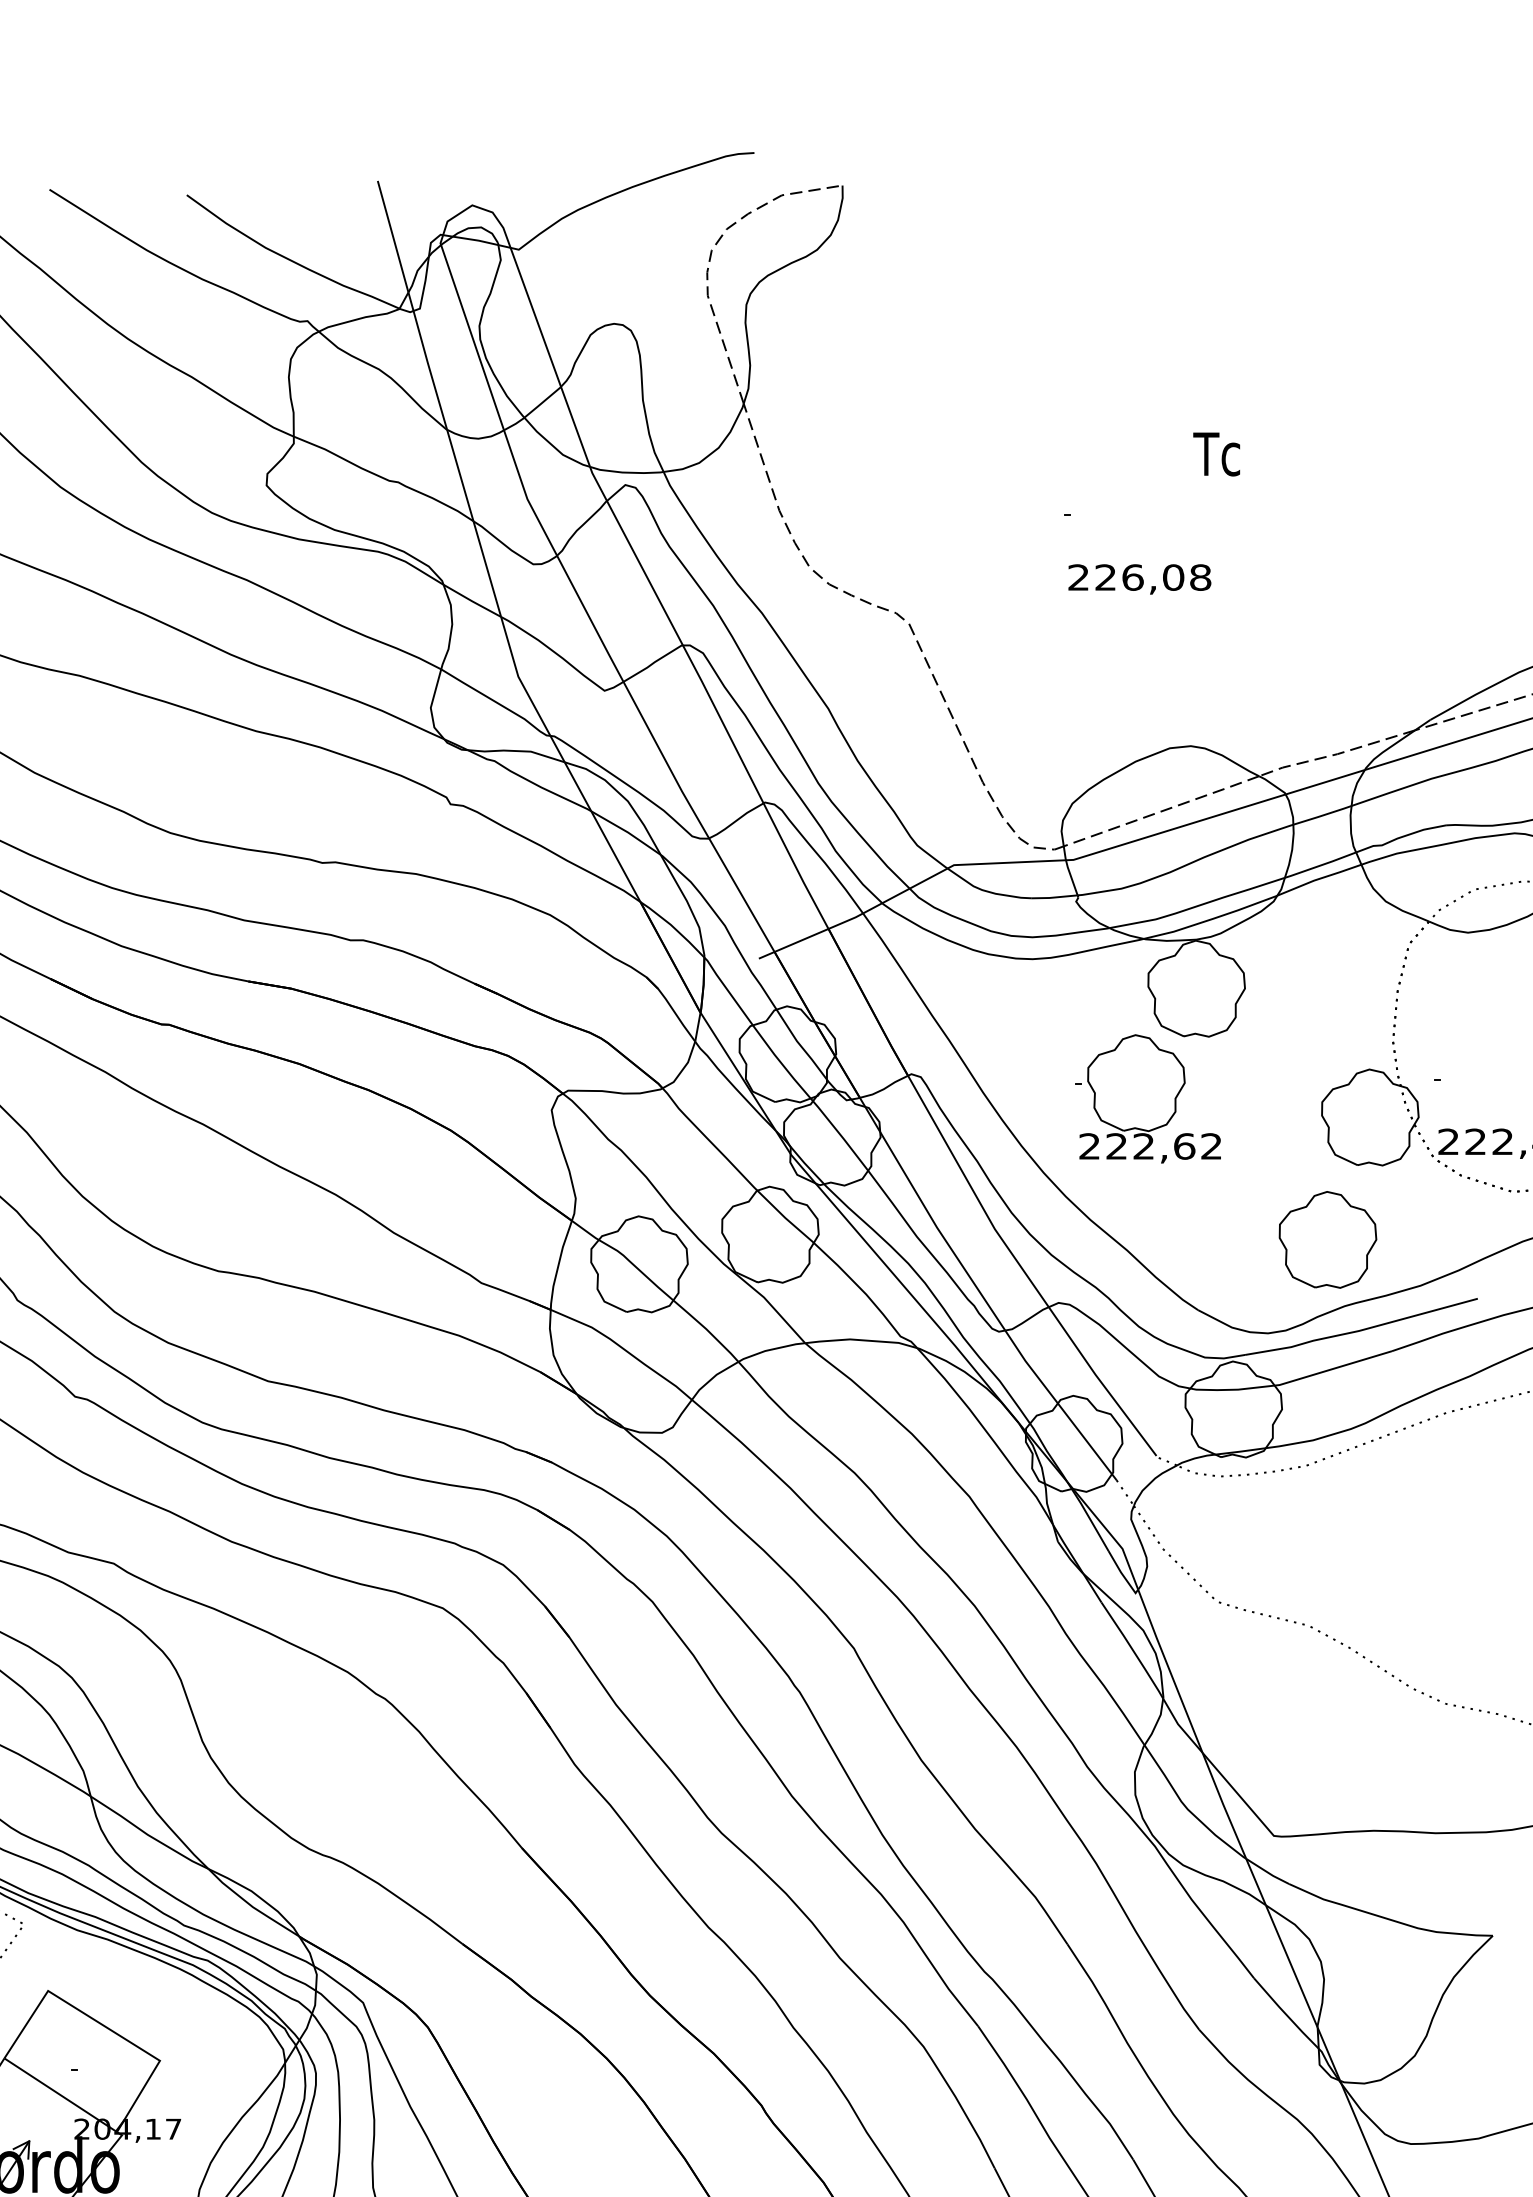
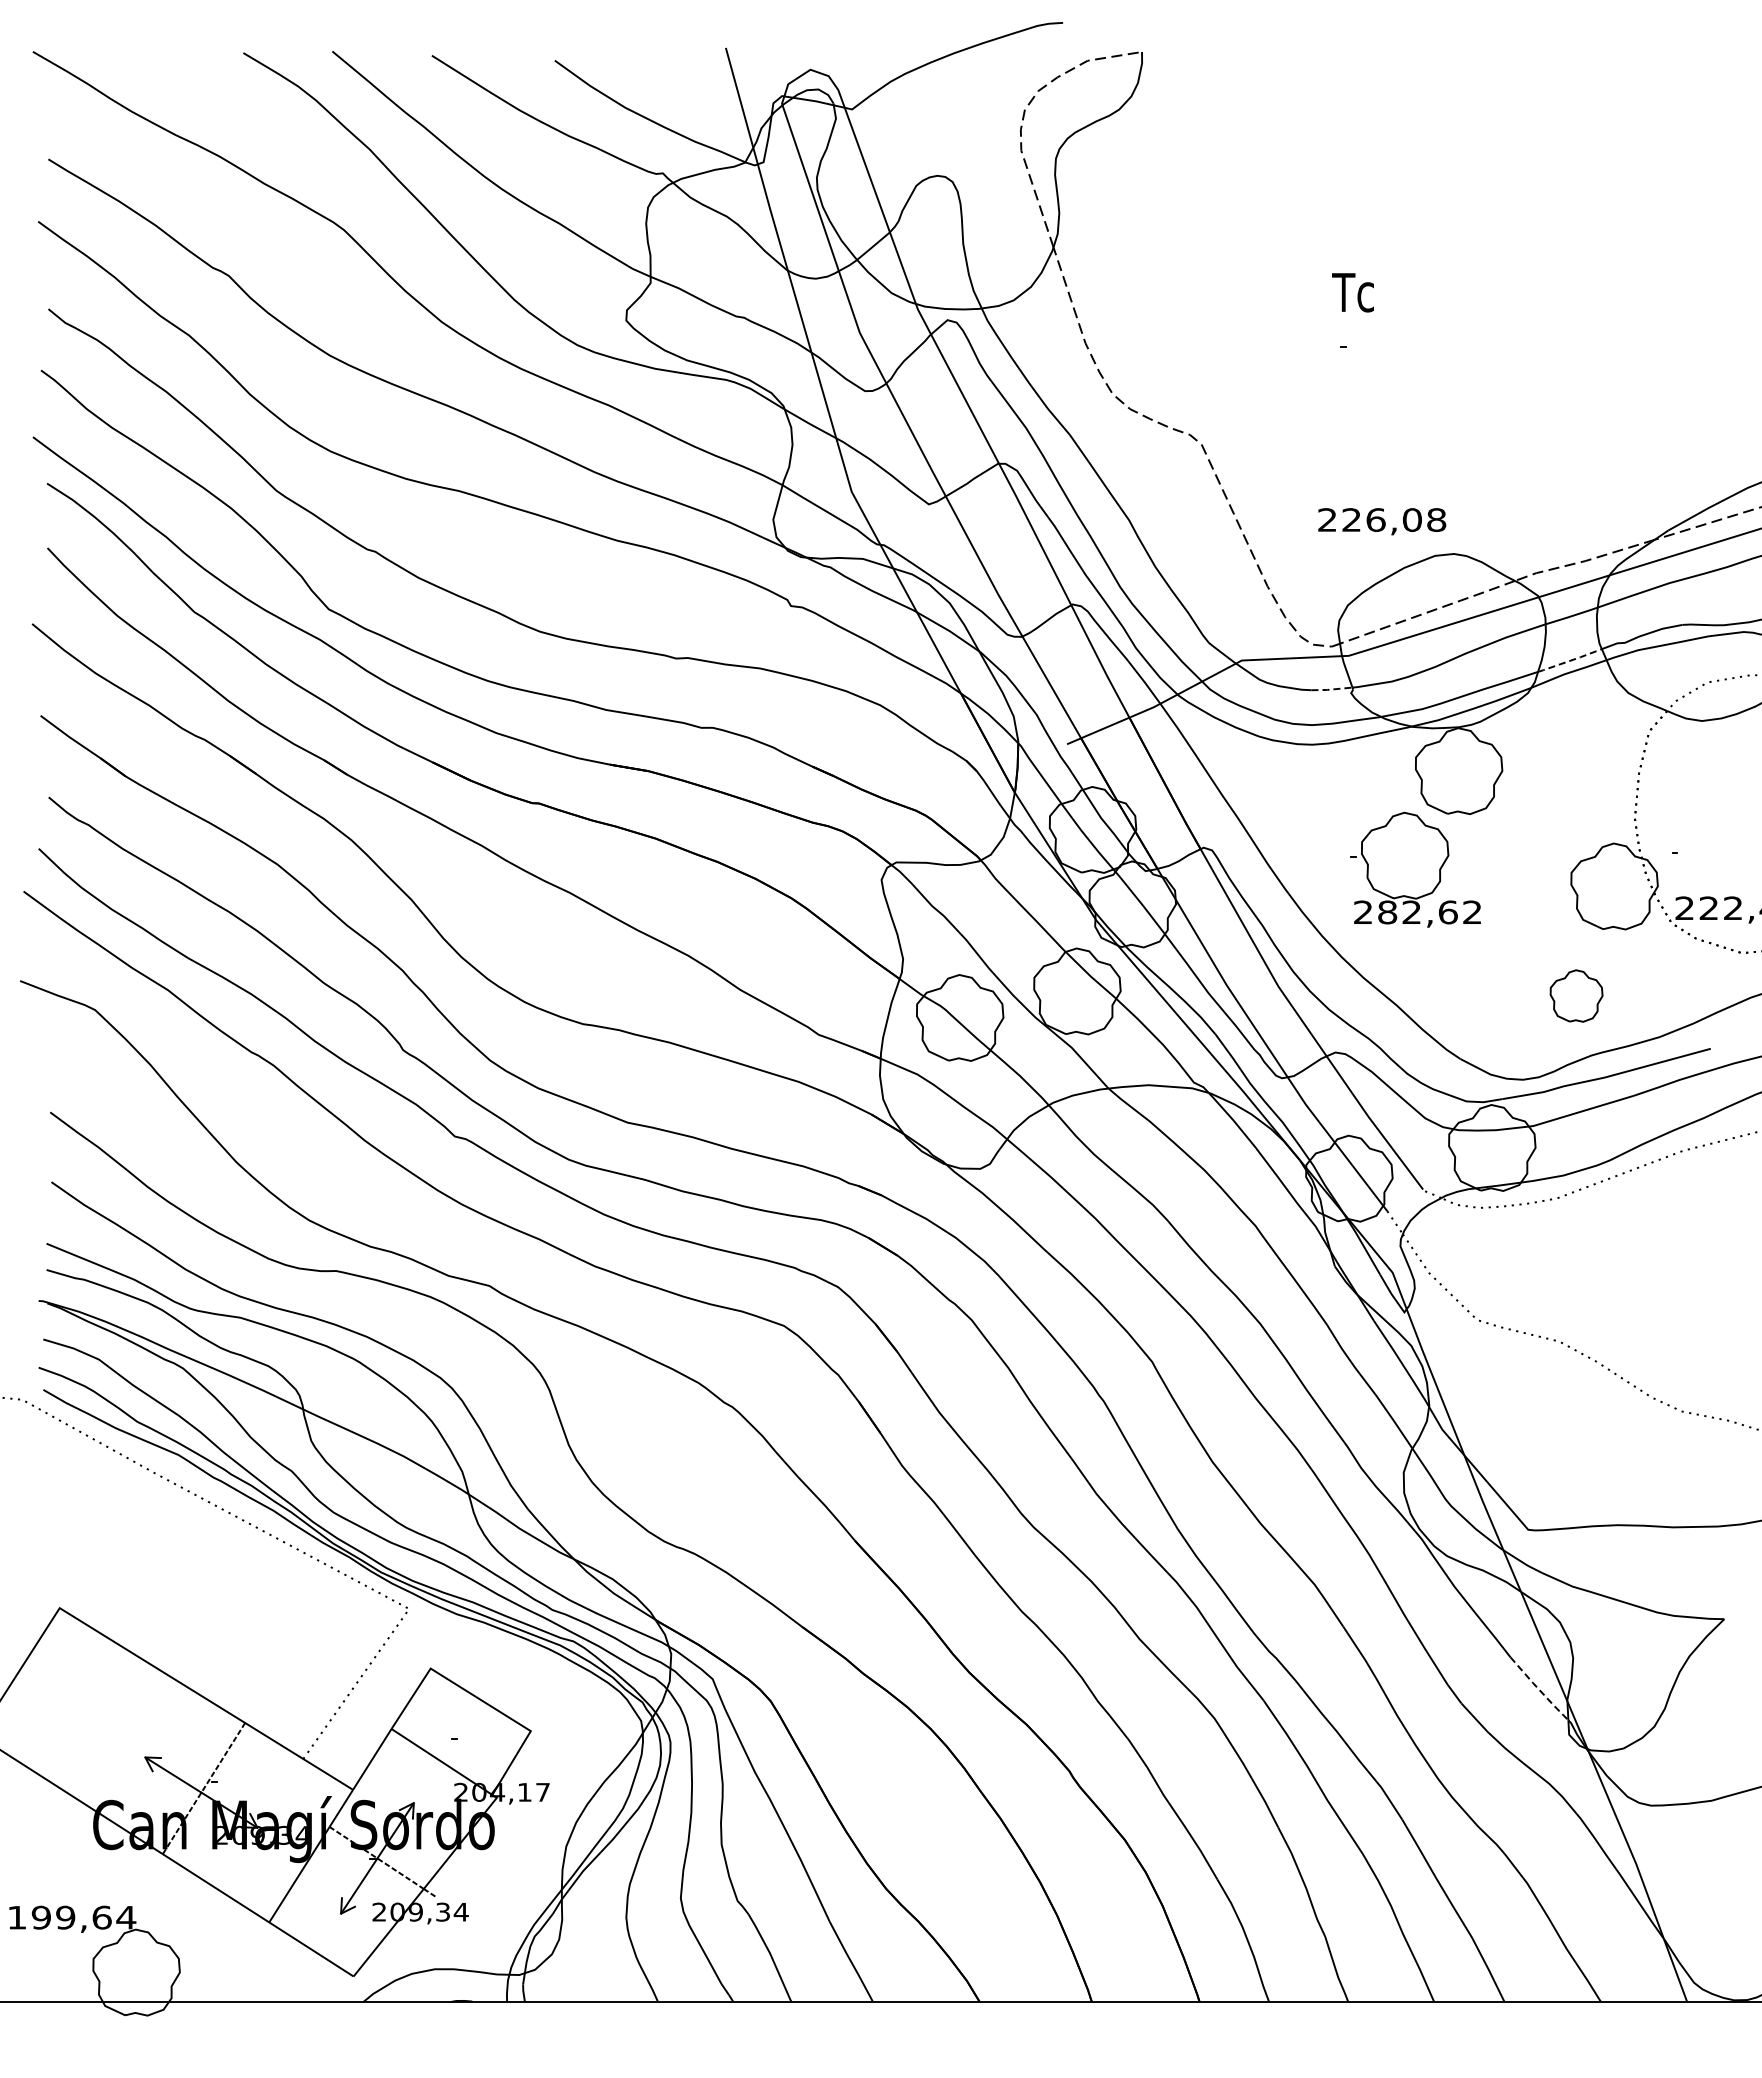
text: (1216, 454) -> (1352, 292), moved
text: (1140, 579) -> (1382, 521), moved
line: (1321, 865) -> (1570, 660), solid -> dashed
line: (1055, 897) -> (1332, 689), solid -> dashed
text: (1116, 1146) -> (1387, 912), 222,62 -> 282,62
part: (1327, 1239) -> (1576, 995), size x0.6
line: (1286, 2014) -> (1539, 1689), solid -> dashed

